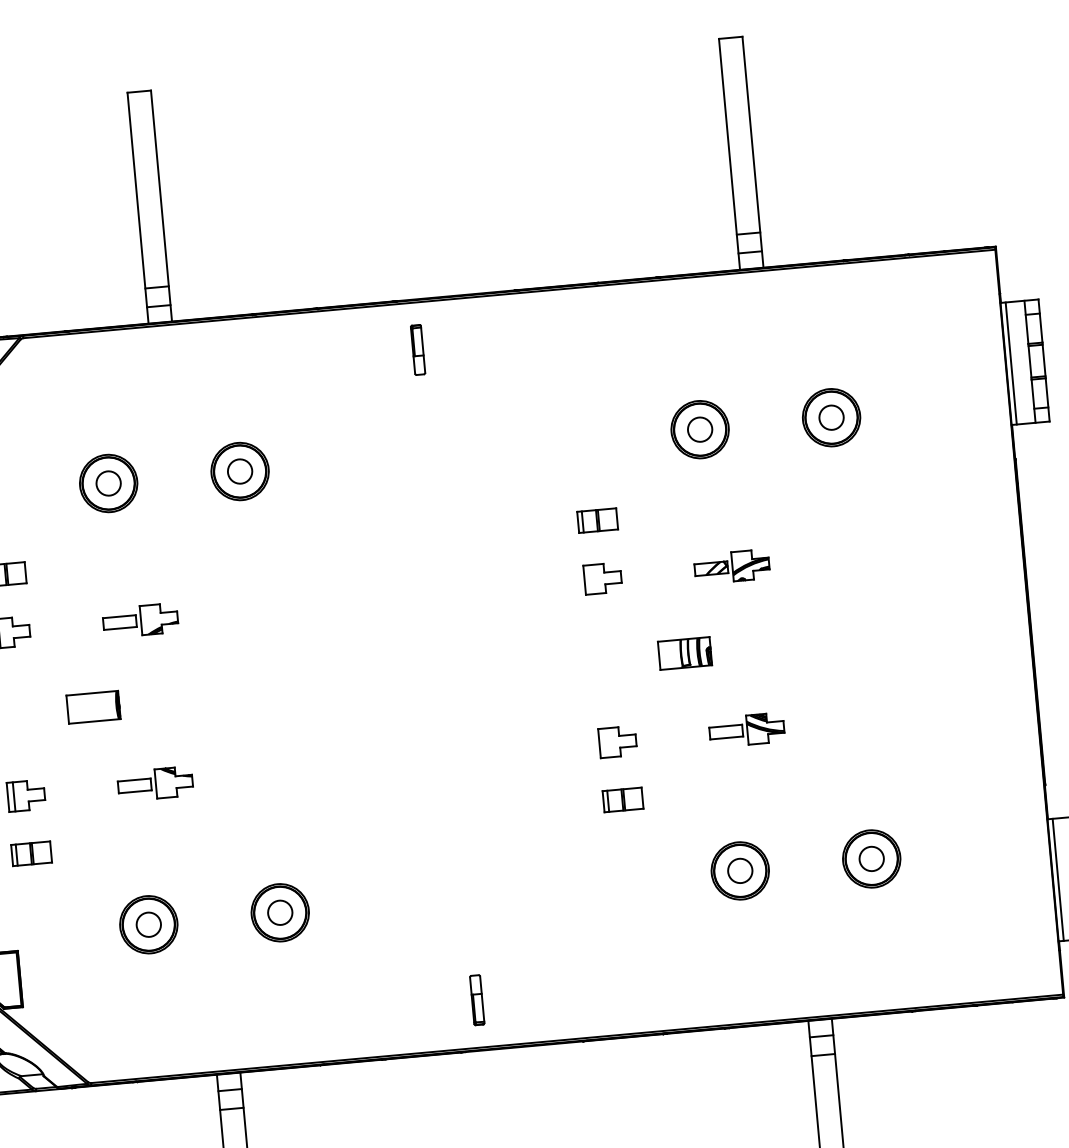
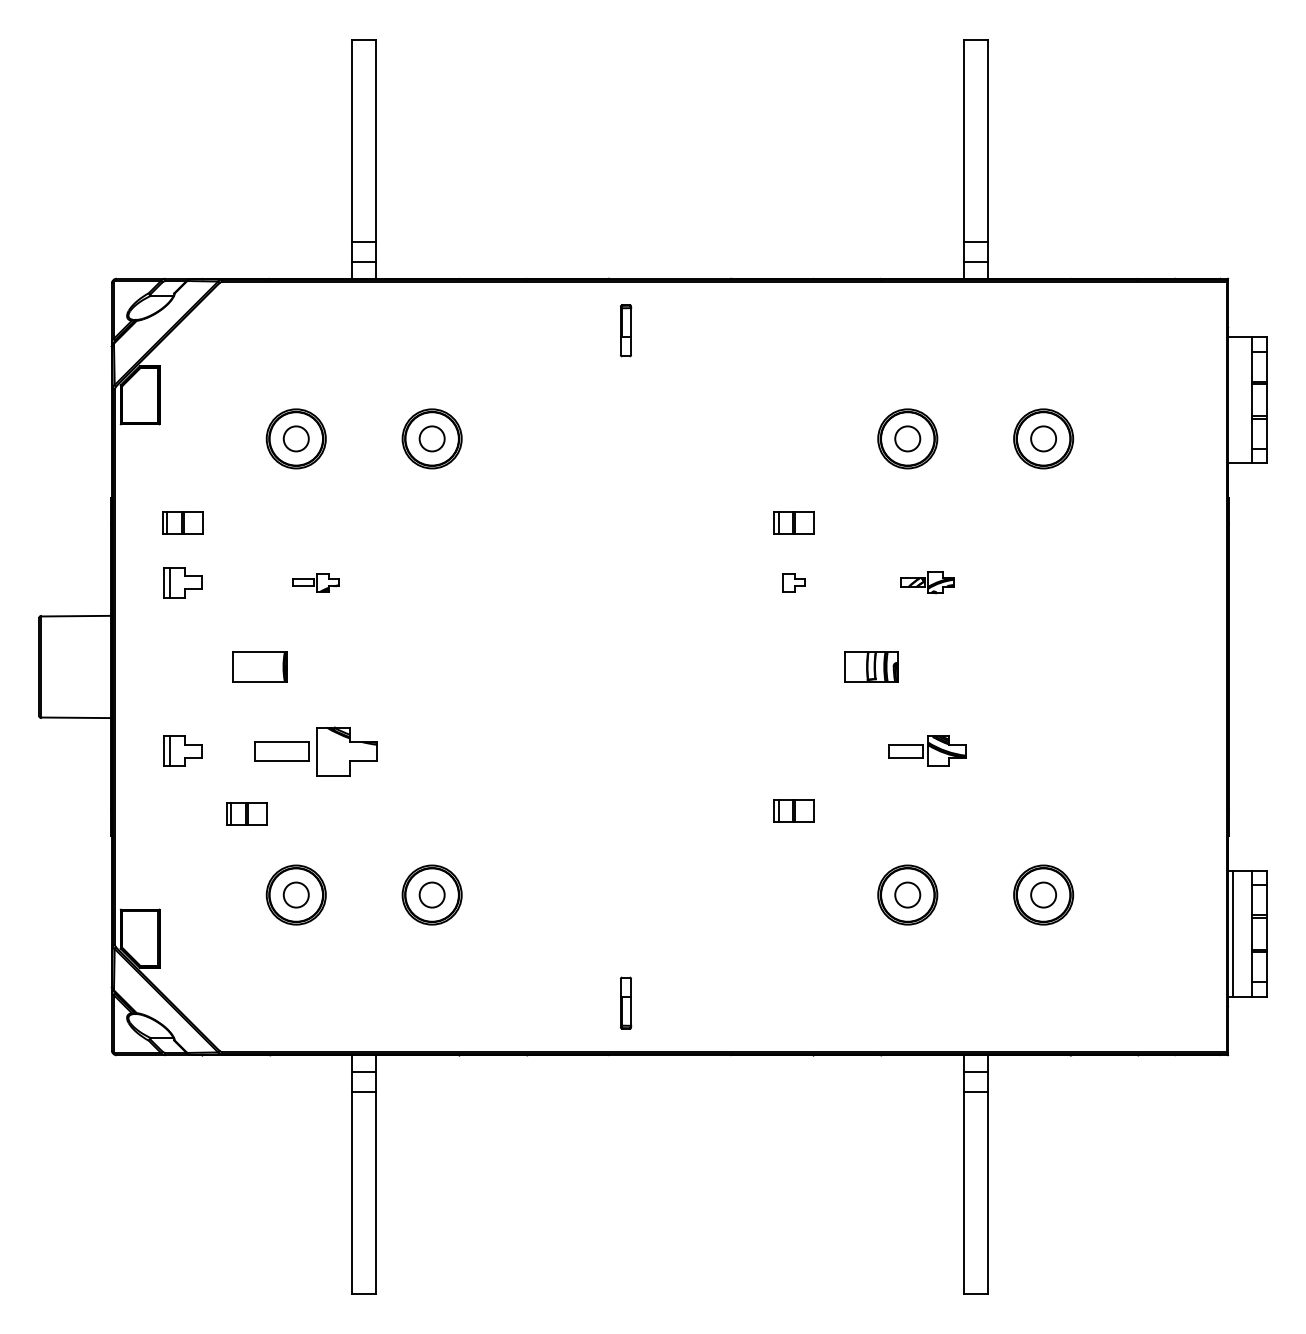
line: (1010, 363) -> (1232, 400), removed
part: (731, 566) -> (927, 582), size x0.7
part: (602, 578) -> (793, 582), size x0.6
part: (140, 620) -> (316, 582), size x0.6
part: (617, 741) -> (793, 750), removed
part: (155, 783) -> (316, 750), size x1.6
part: (31, 852) -> (246, 813), moved

